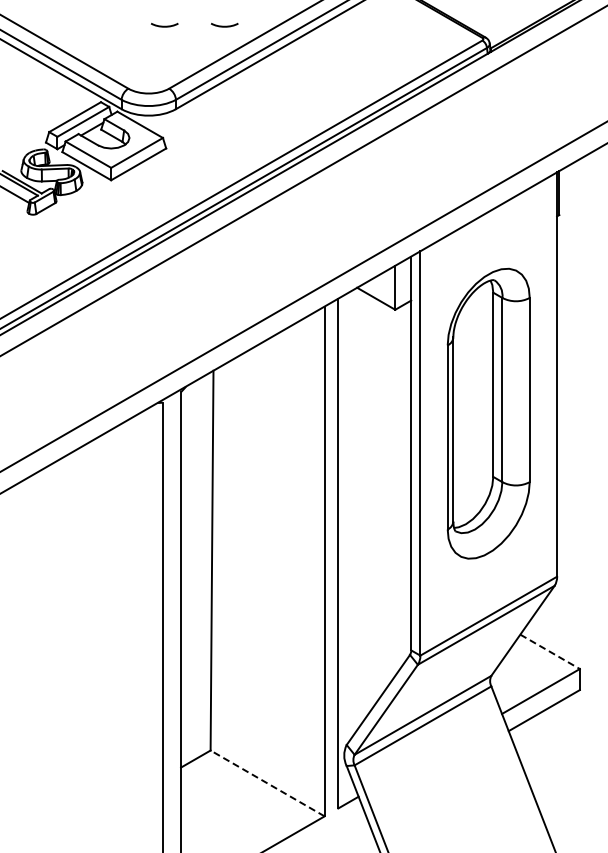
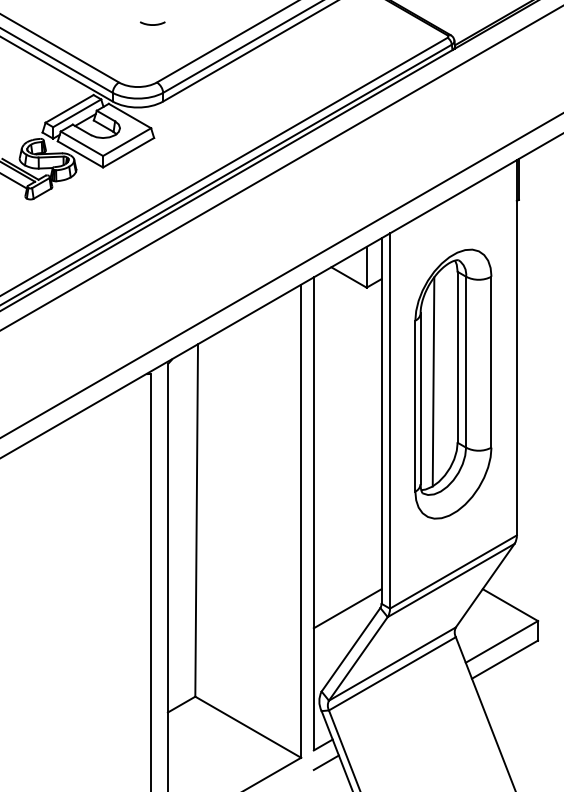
curve: (224, 25) -> (208, 23), removed
line: (467, 410) -> (433, 381), added
line: (550, 652) -> (510, 605), dashed -> solid
line: (374, 655) -> (347, 608), added
line: (267, 783) -> (248, 727), dashed -> solid
line: (351, 821) -> (326, 762), added

